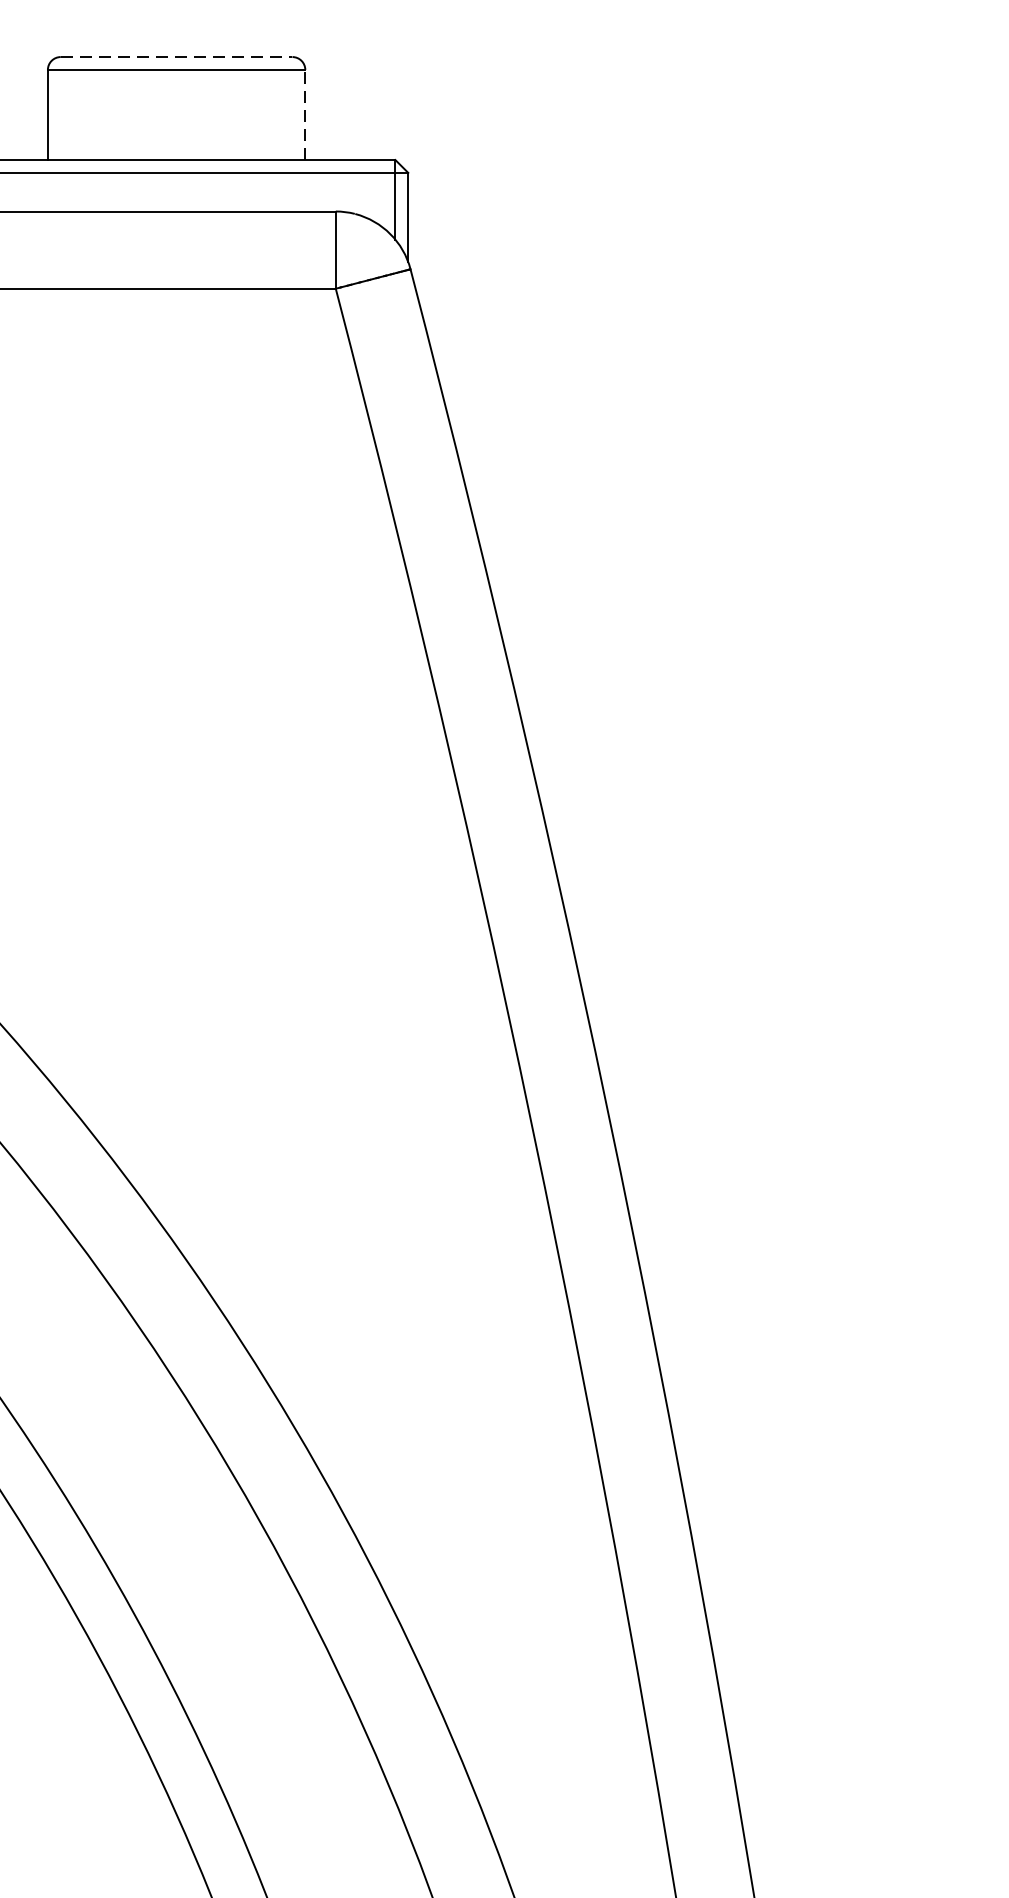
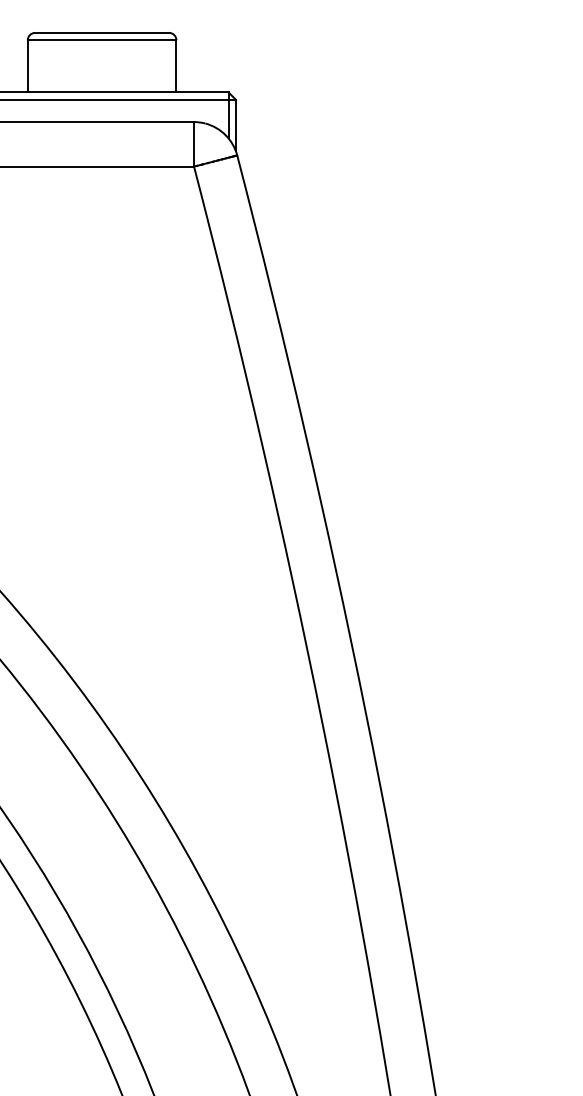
line: (177, 56) -> (102, 32), dashed -> solid
line: (305, 113) -> (176, 65), dashed -> solid

